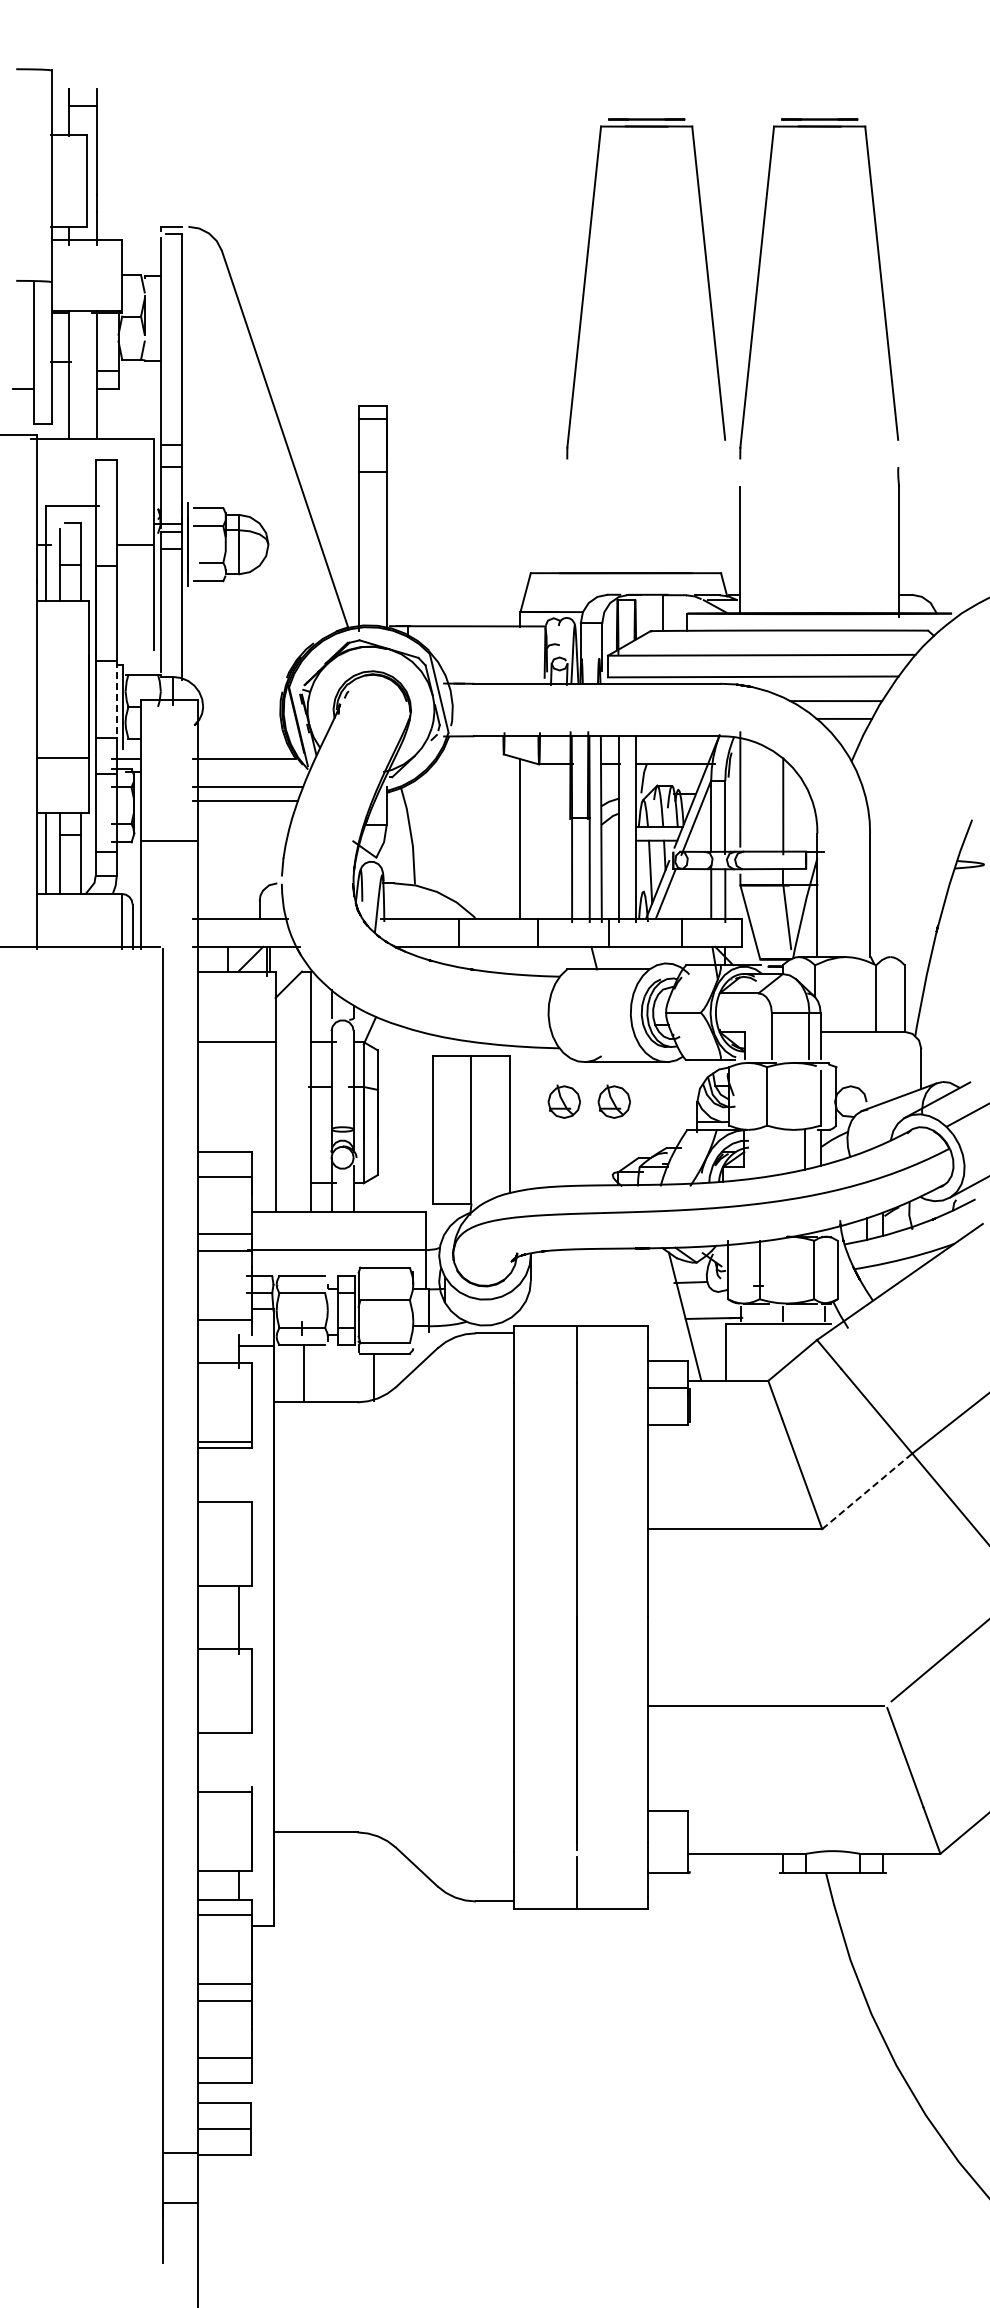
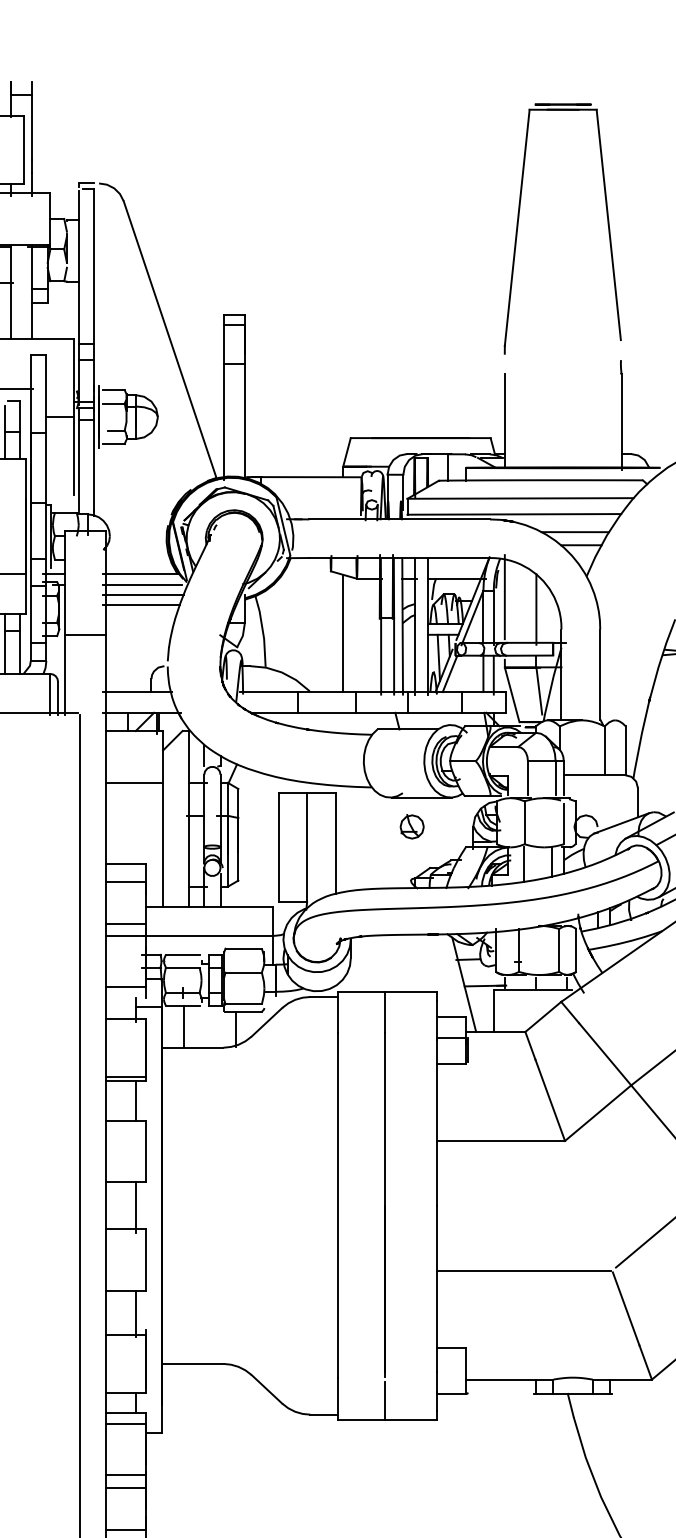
part: (586, 277) -> (391, 220), removed
line: (116, 699) -> (46, 530), dashed -> solid
line: (247, 772) -> (142, 584), added
part: (563, 1101) -> (374, 826), removed
line: (766, 1152) -> (524, 864), added
line: (238, 1474) -> (135, 1100), added
line: (867, 1491) -> (598, 1113), dashed -> solid
line: (238, 1764) -> (135, 1313), added

